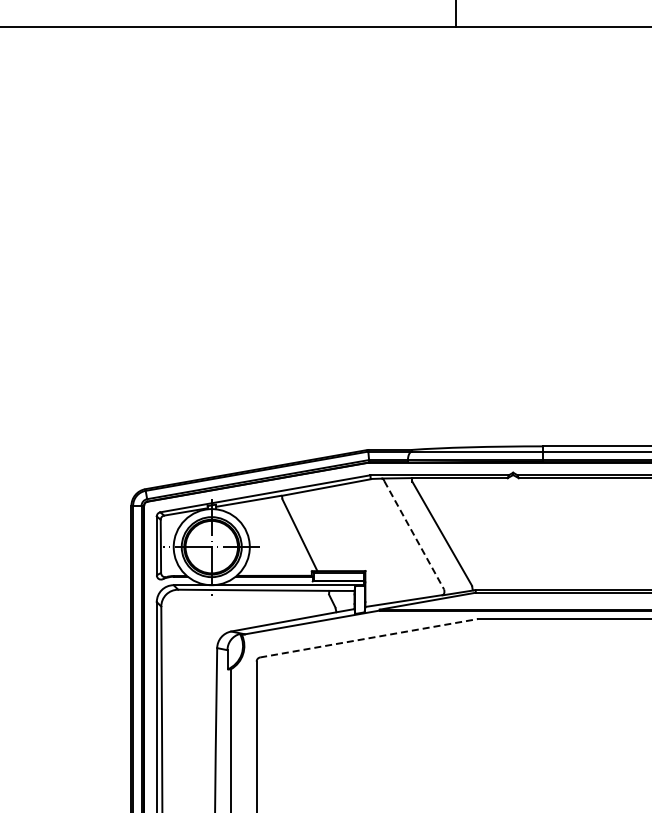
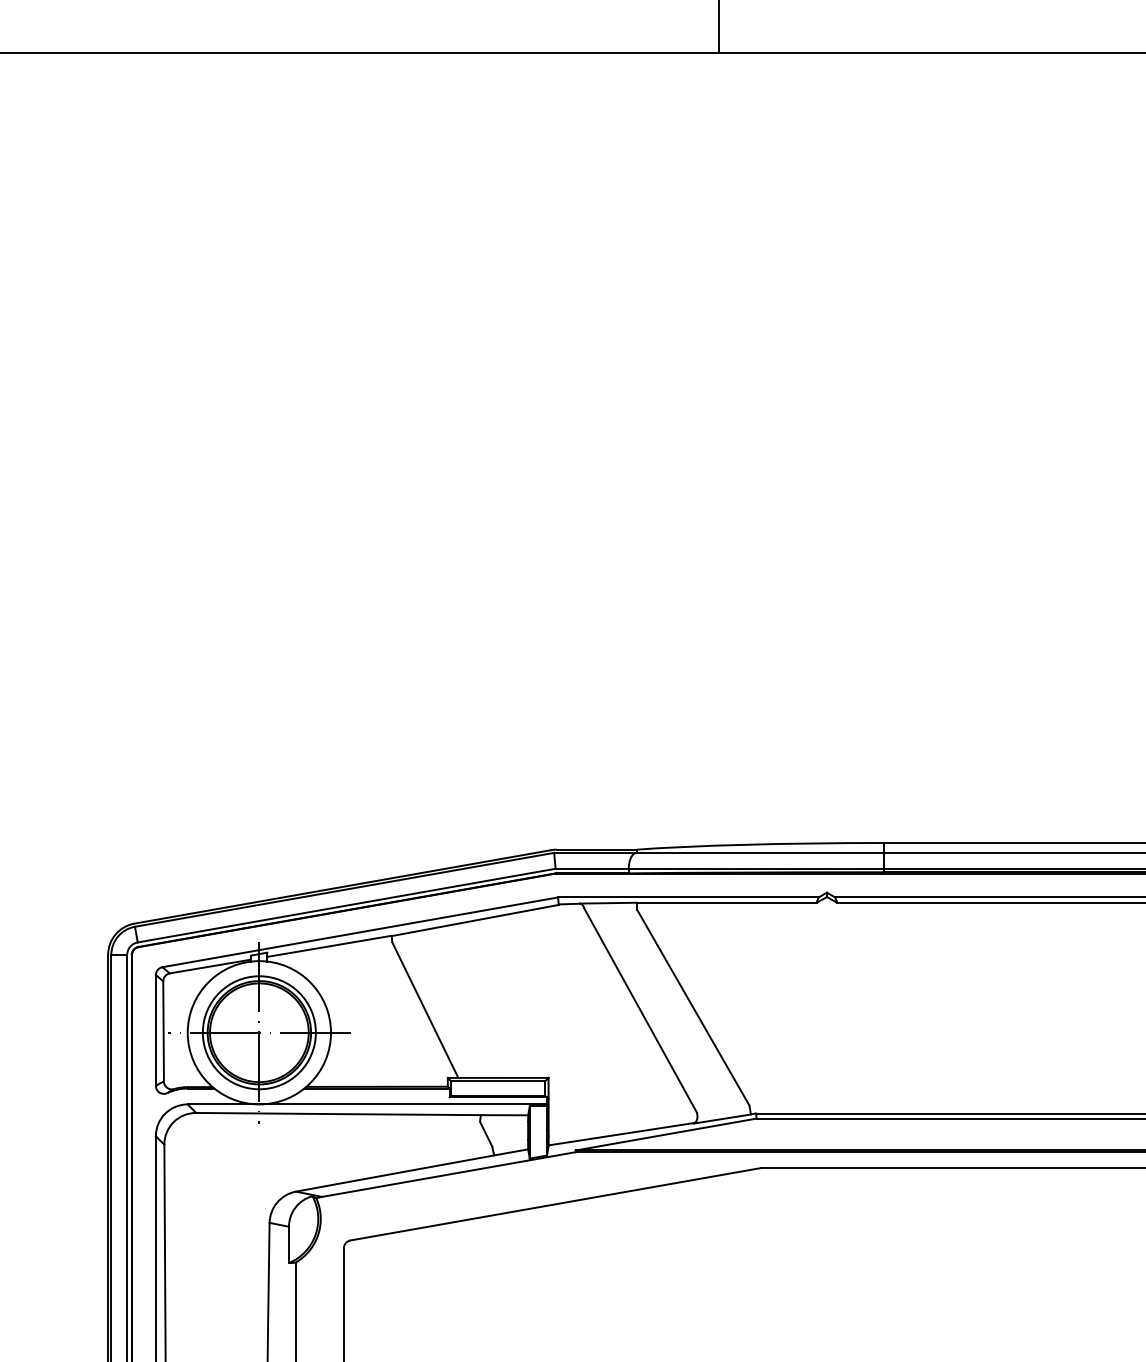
line: (414, 535) -> (641, 1010), dashed -> solid
line: (369, 638) -> (556, 1204), dashed -> solid

